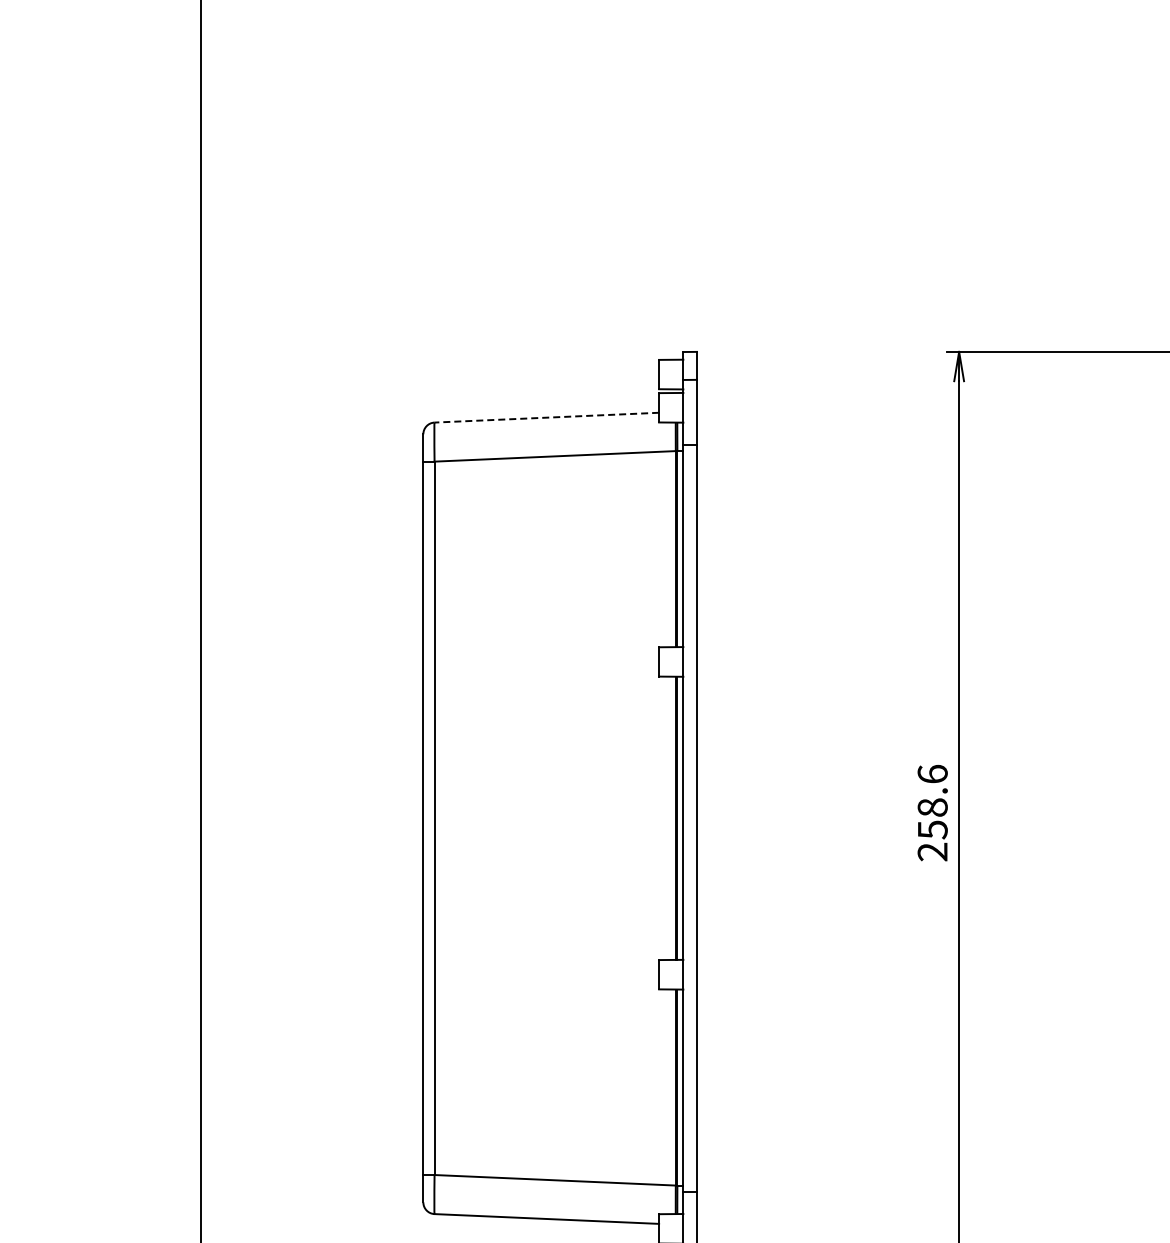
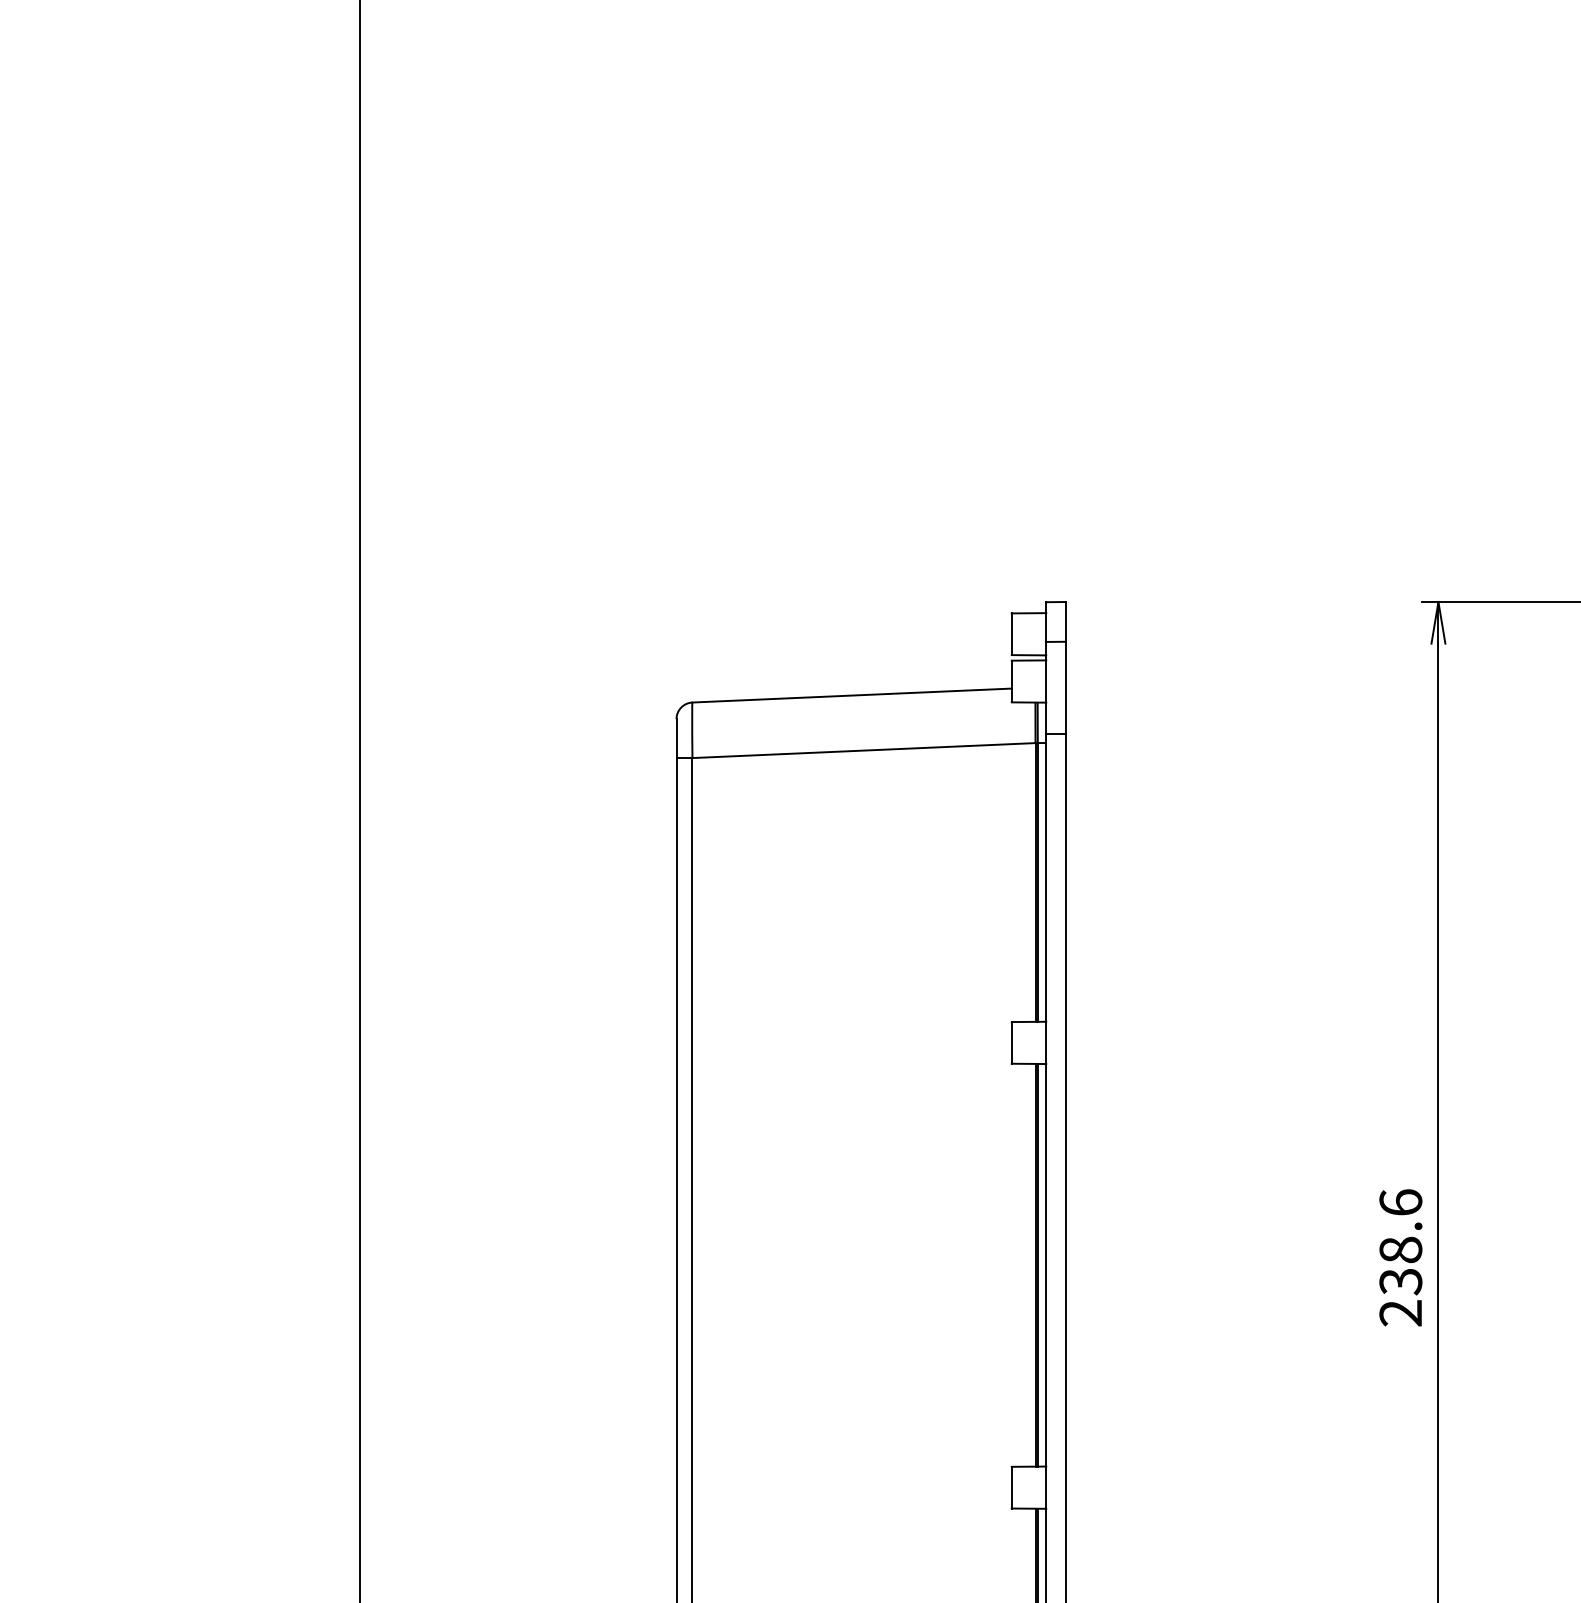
line: (546, 417) -> (851, 695), dashed -> solid
text: (932, 829) -> (1400, 1281), 258.6 -> 238.6

